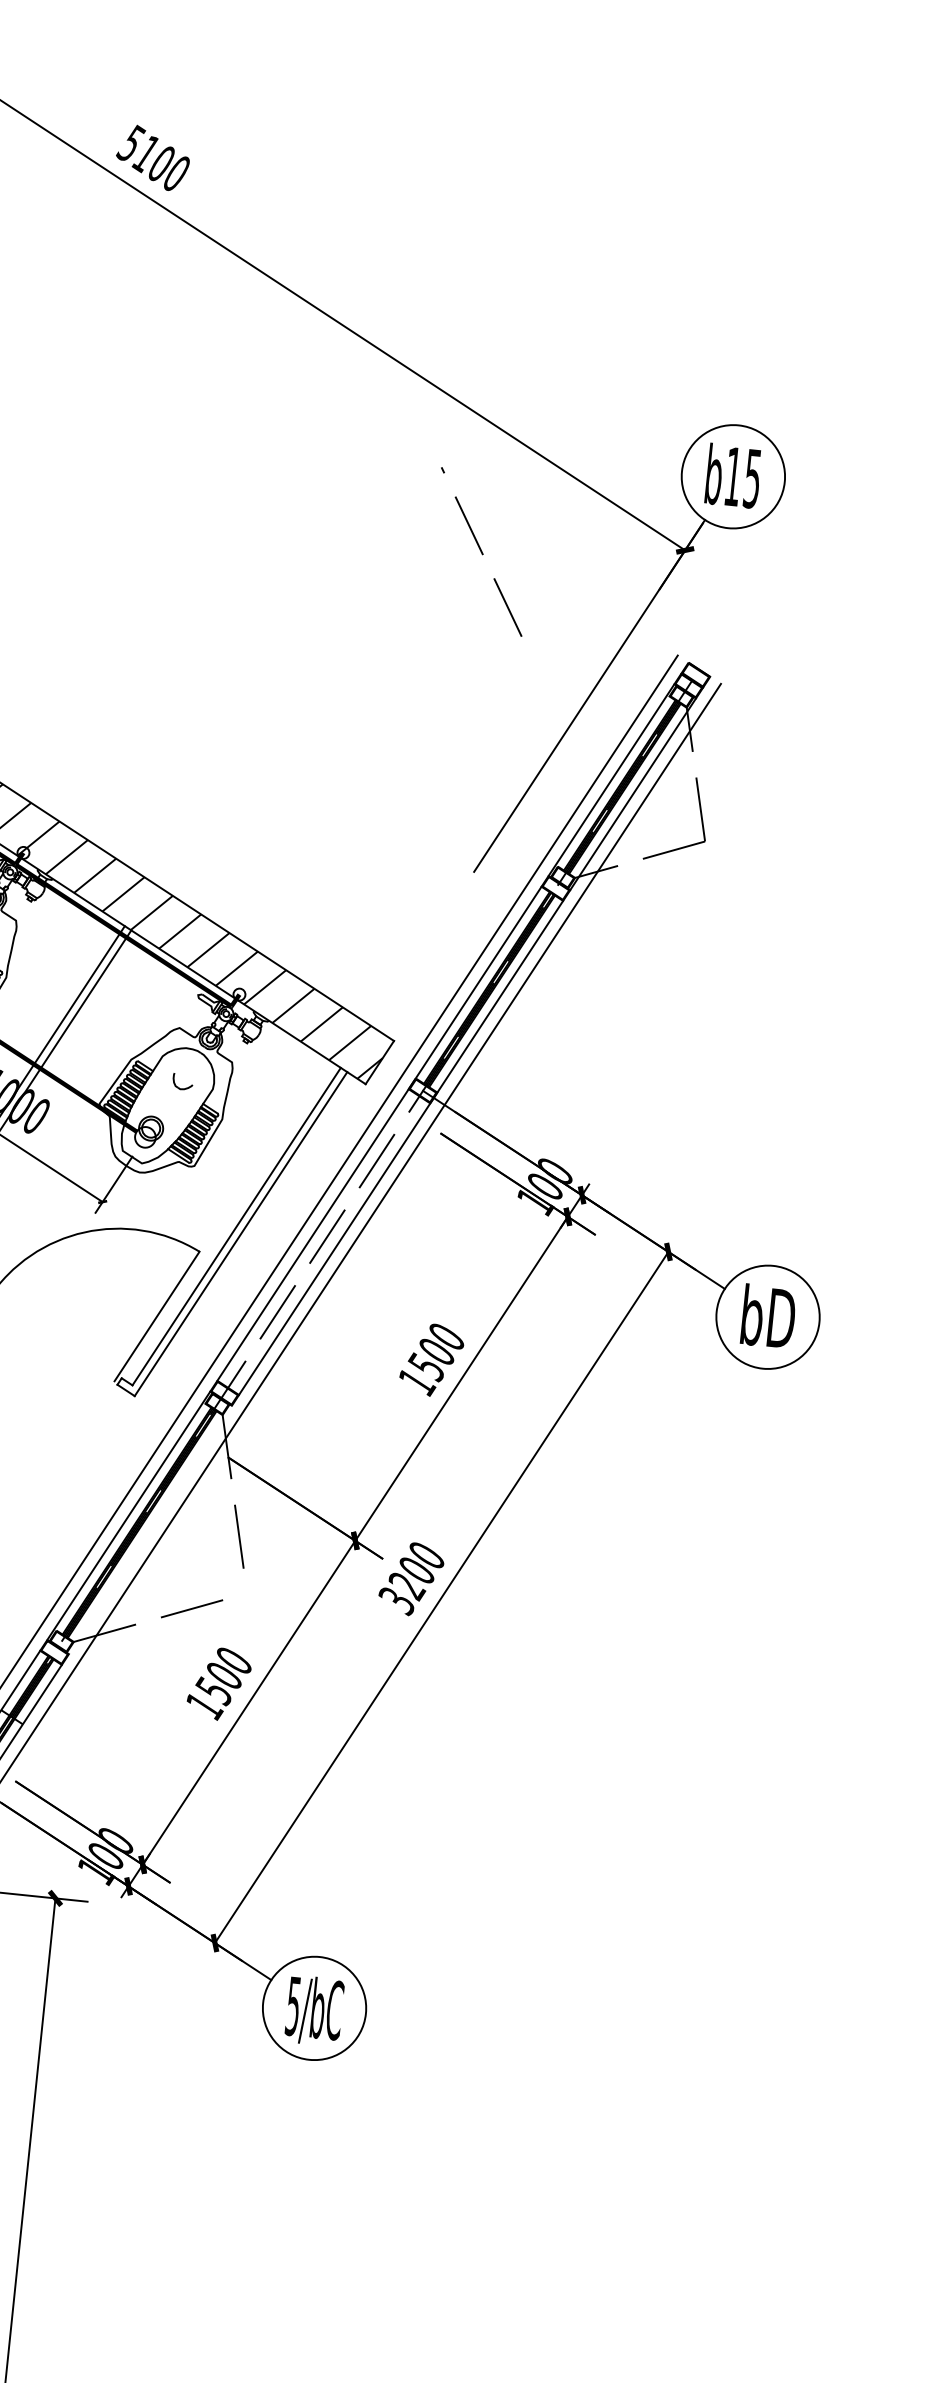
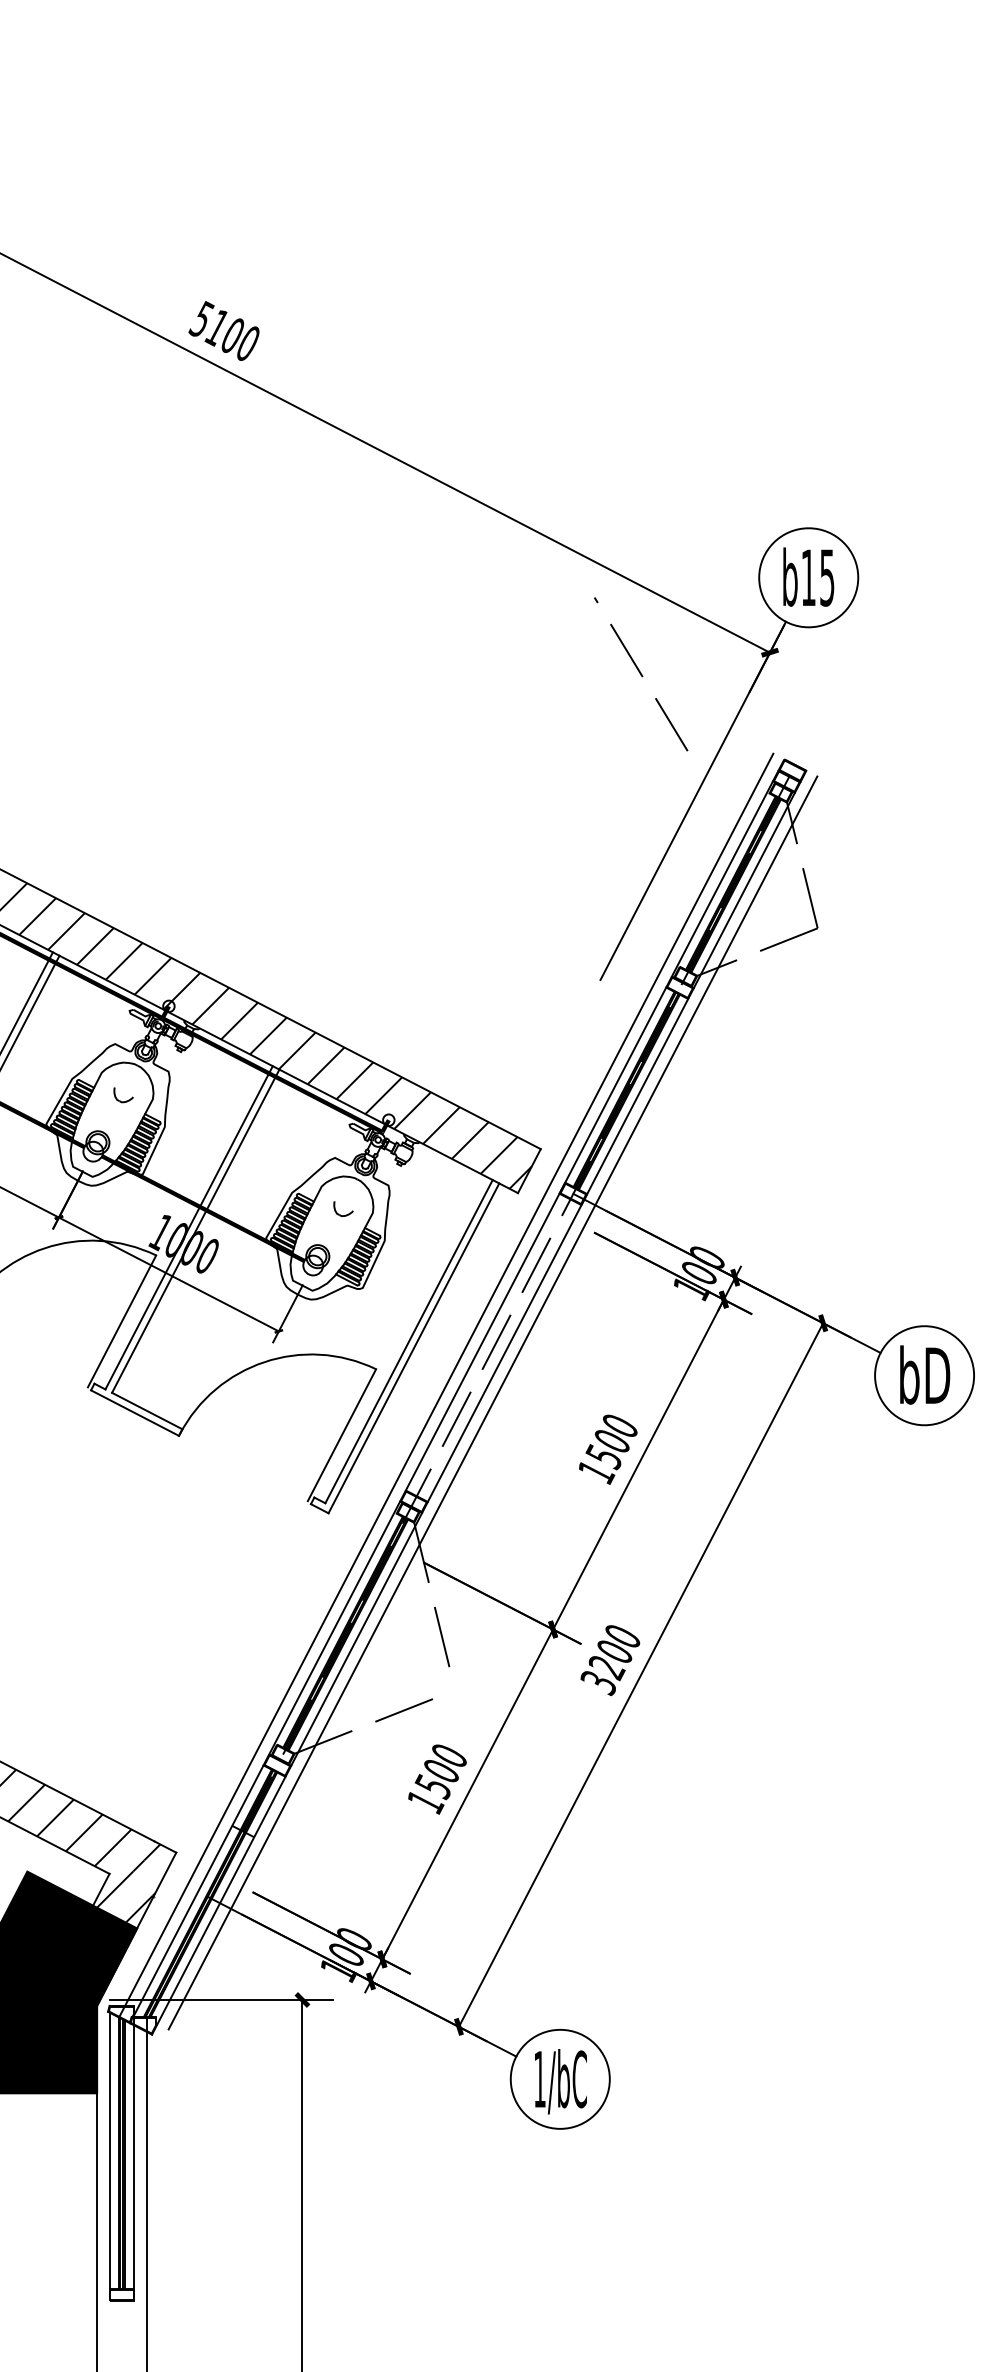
line: (482, 552) -> (641, 674), moved
line: (150, 1529) -> (356, 1638), added
text: (292, 2006) -> (539, 2079), 5/bC -> 1/bC

